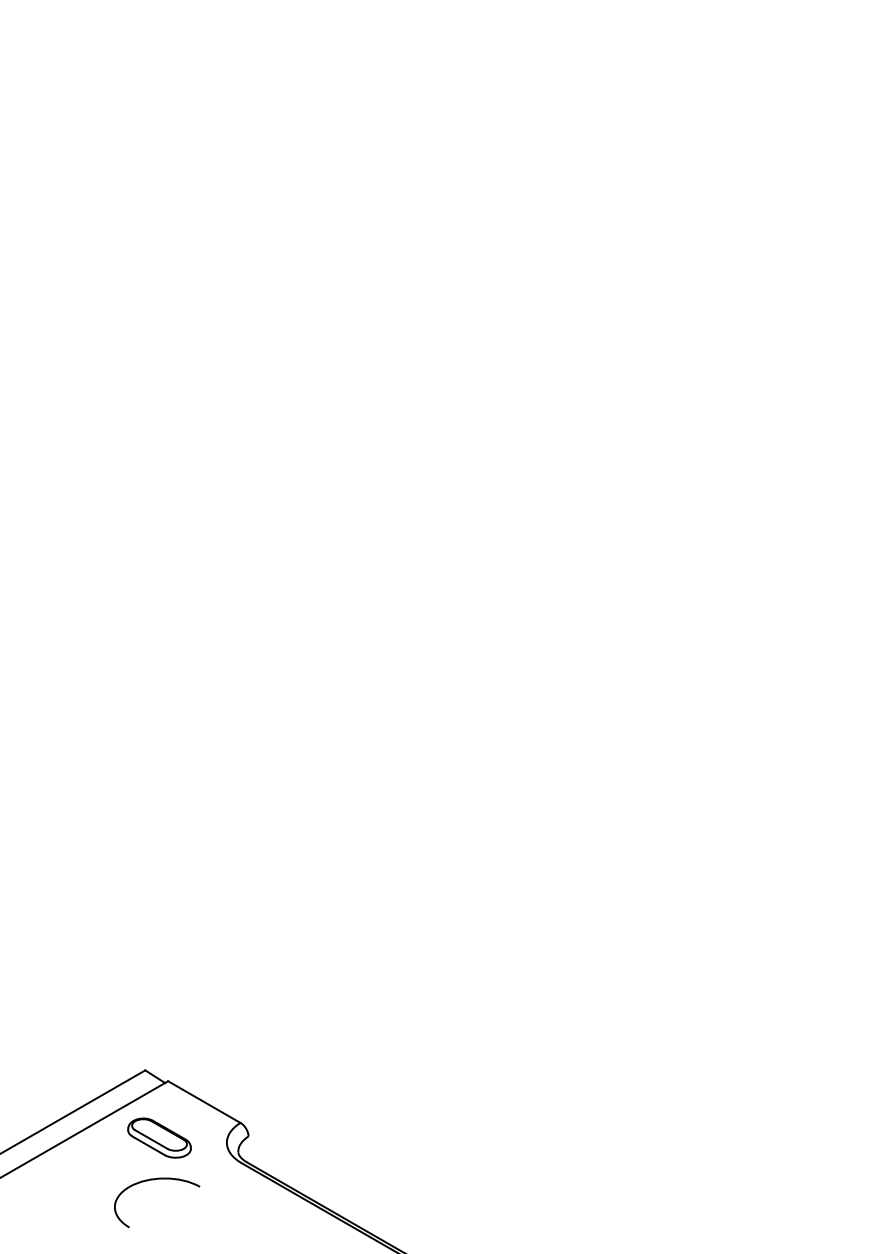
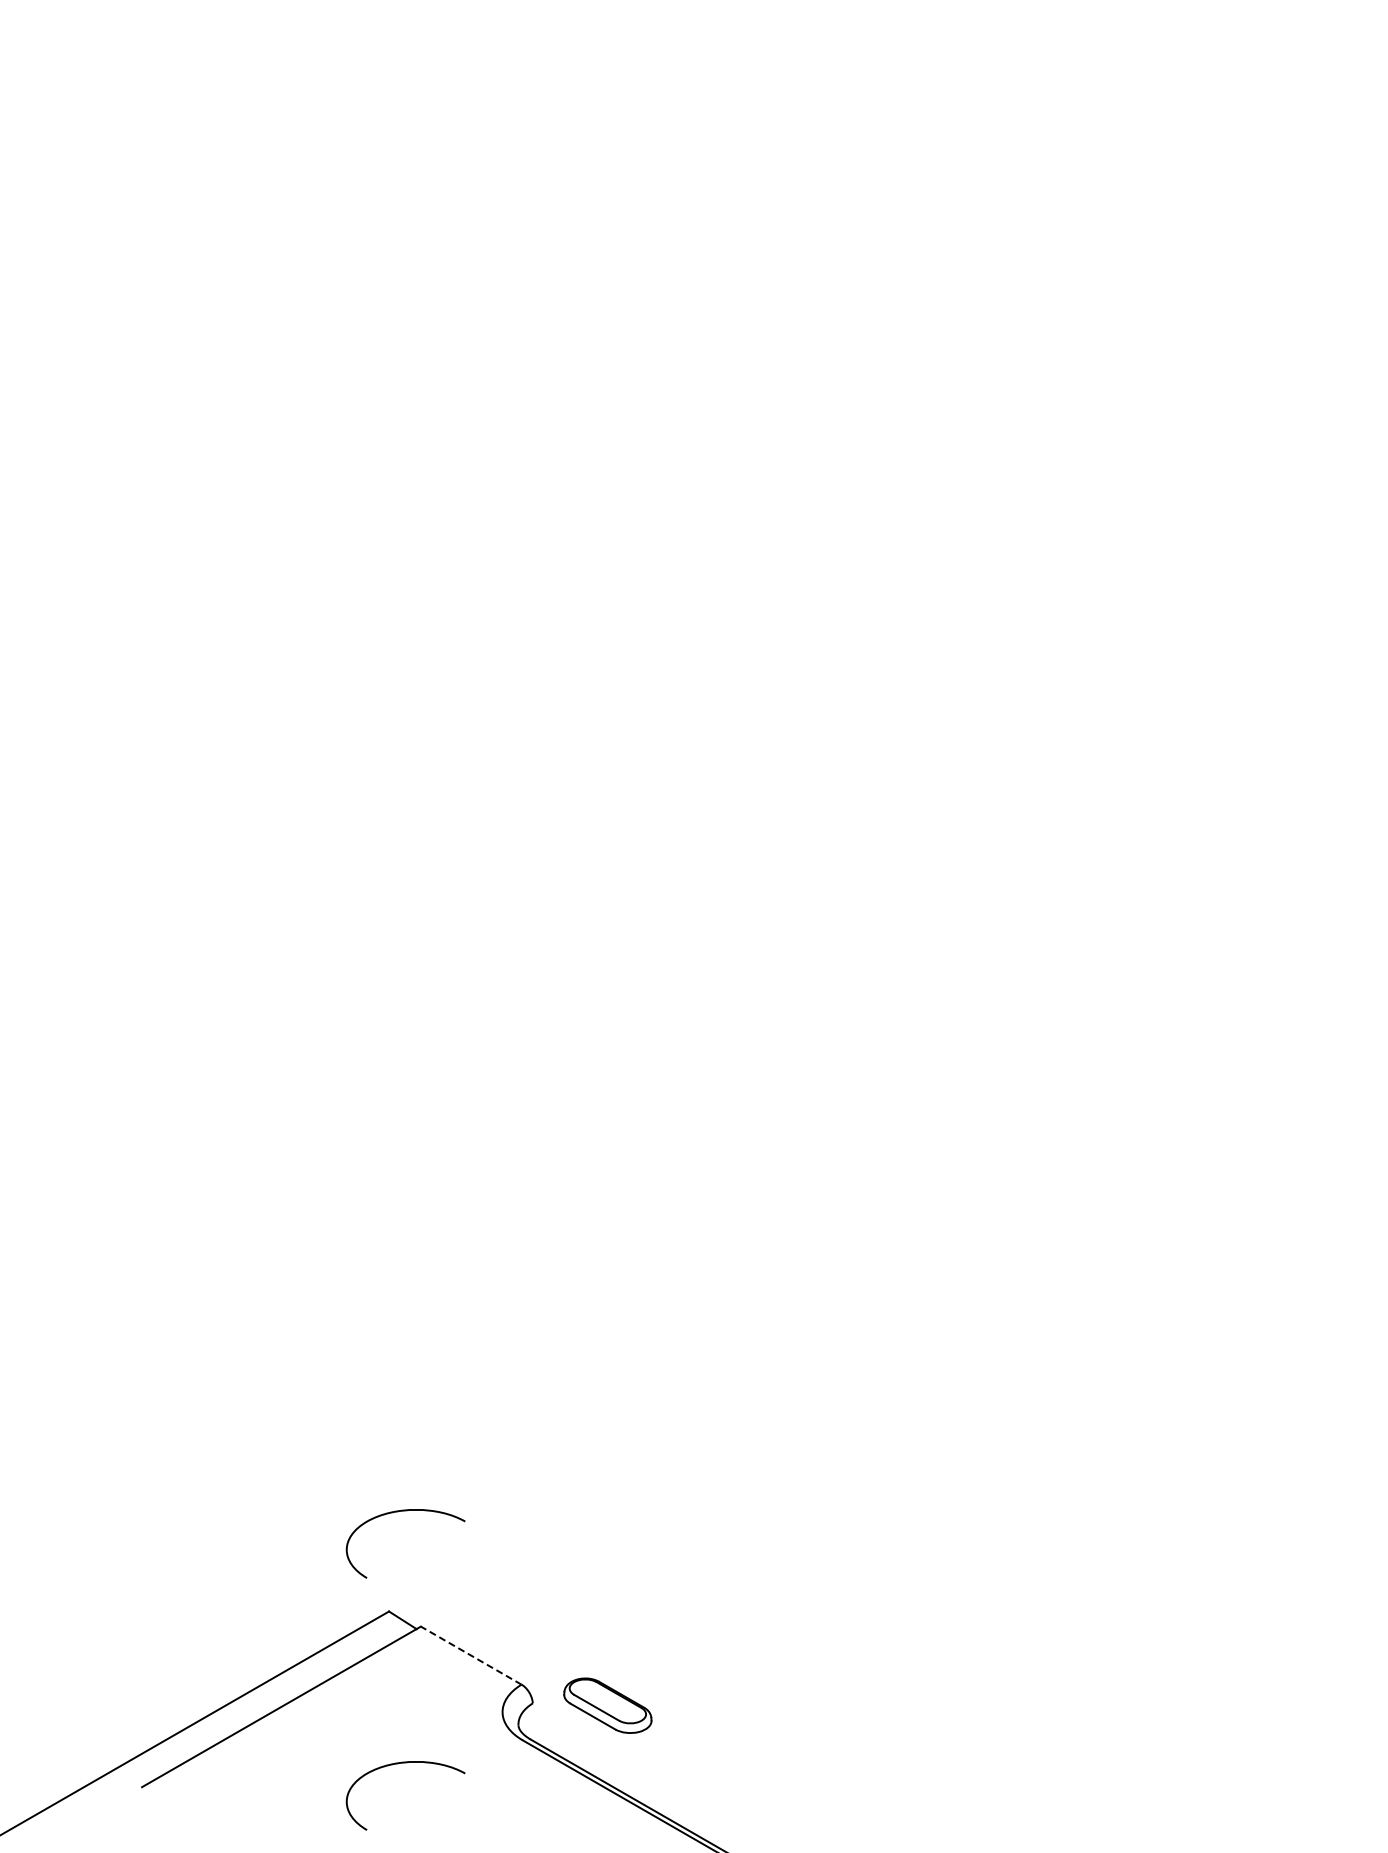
curve: (152, 999) -> (398, 1512), added
line: (203, 1102) -> (470, 1655), solid -> dashed
part: (159, 1137) -> (607, 1705), moved

